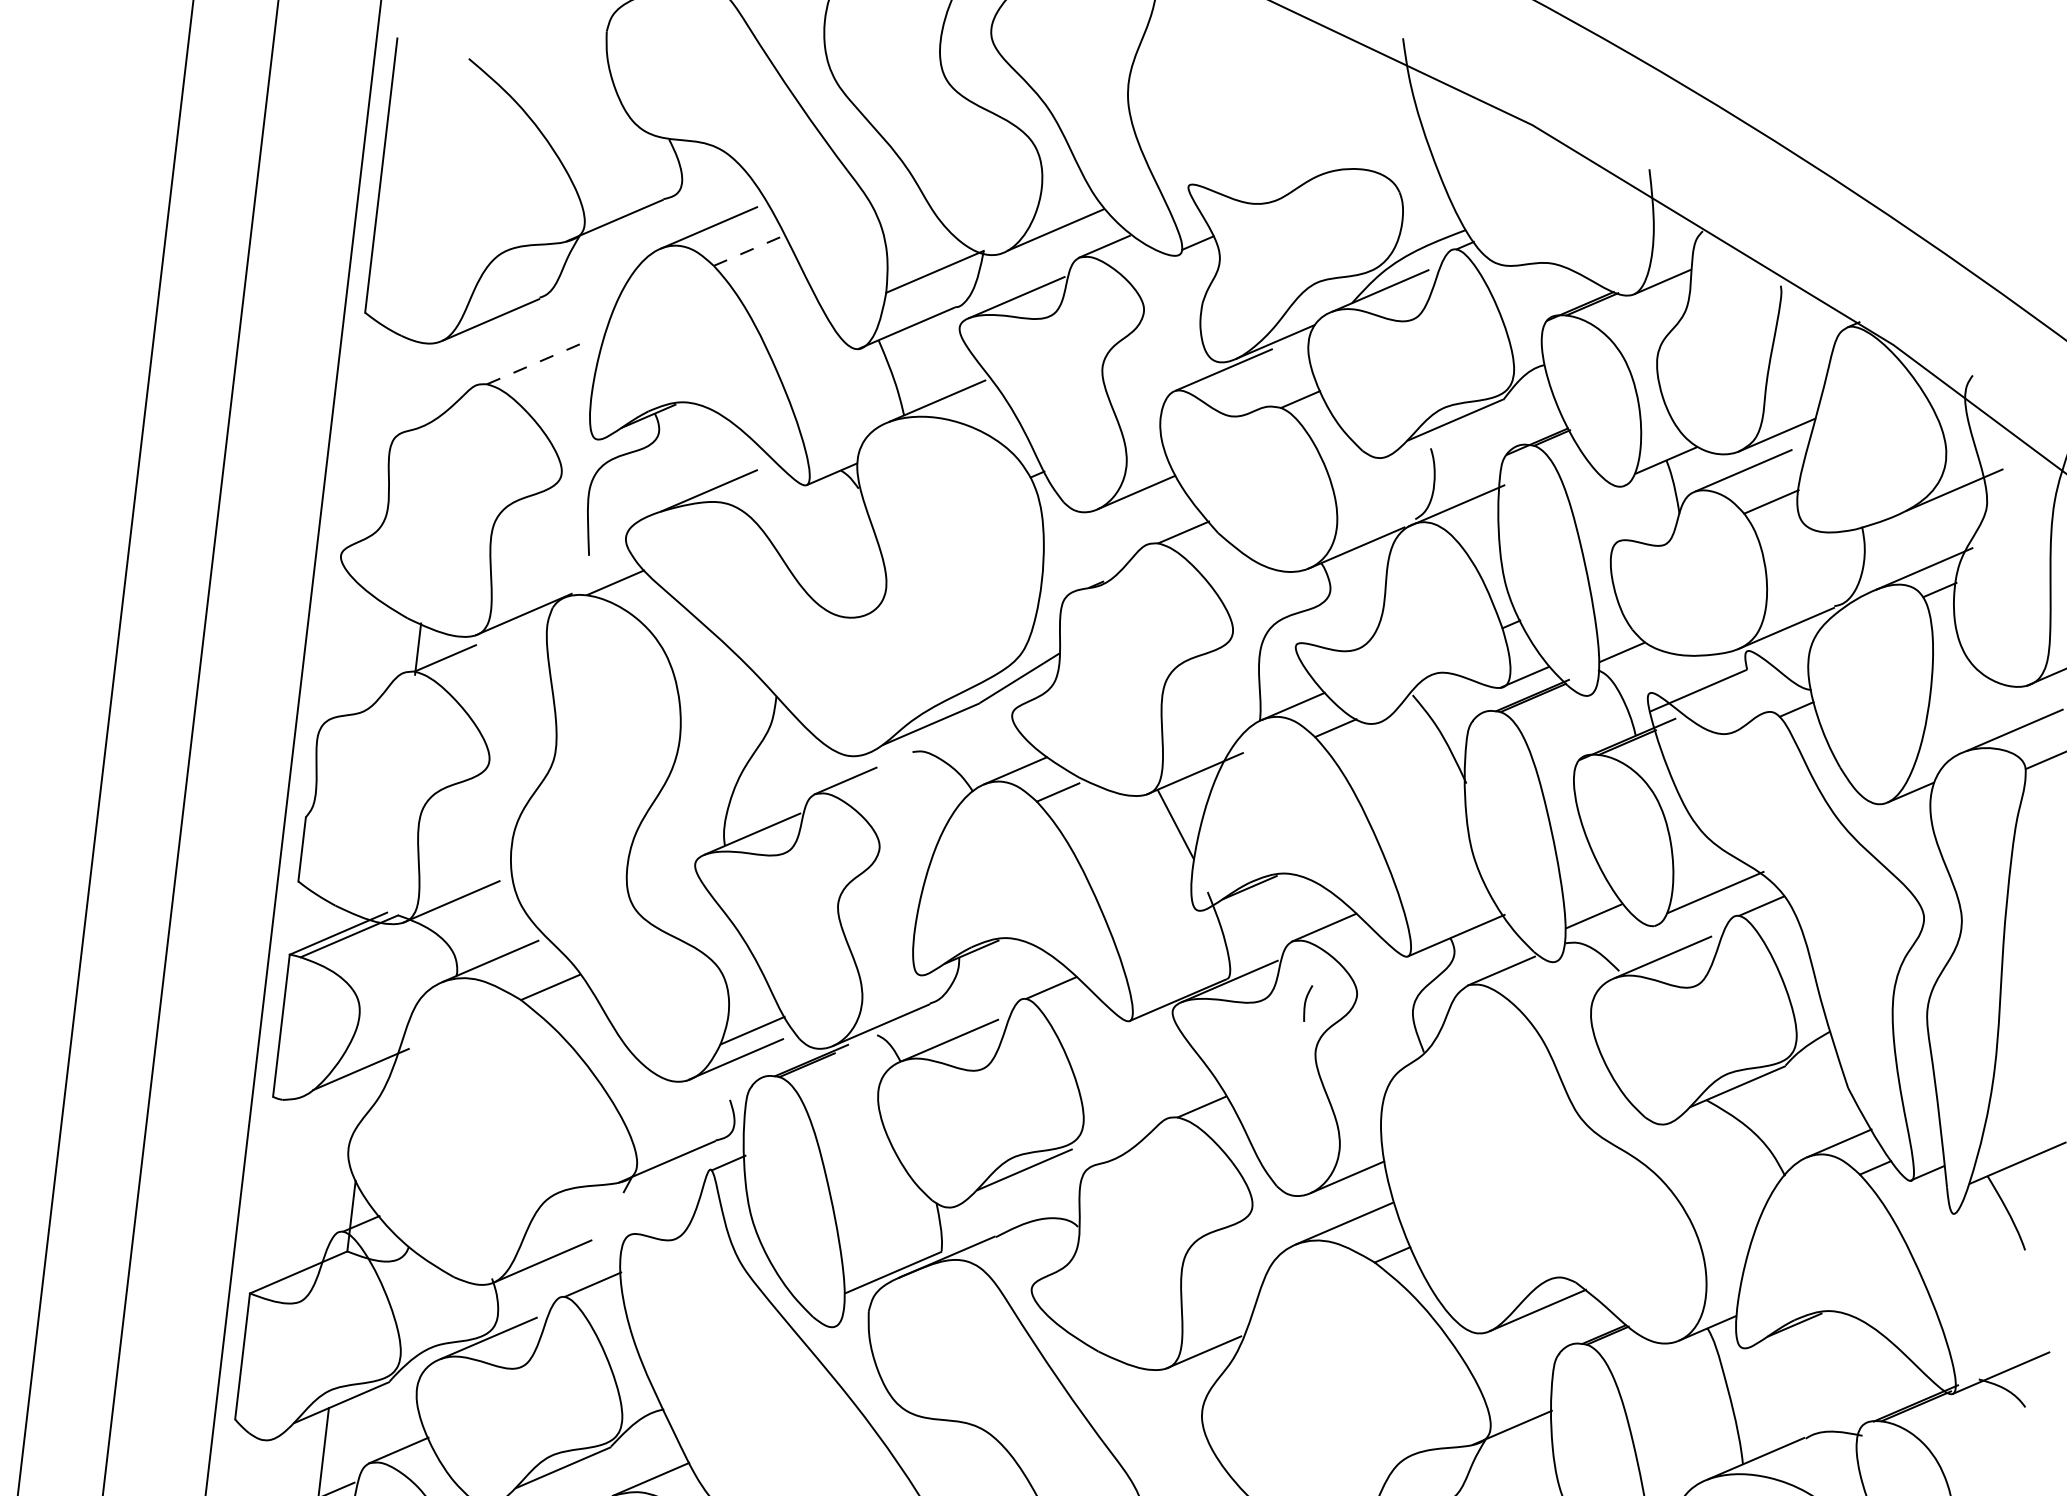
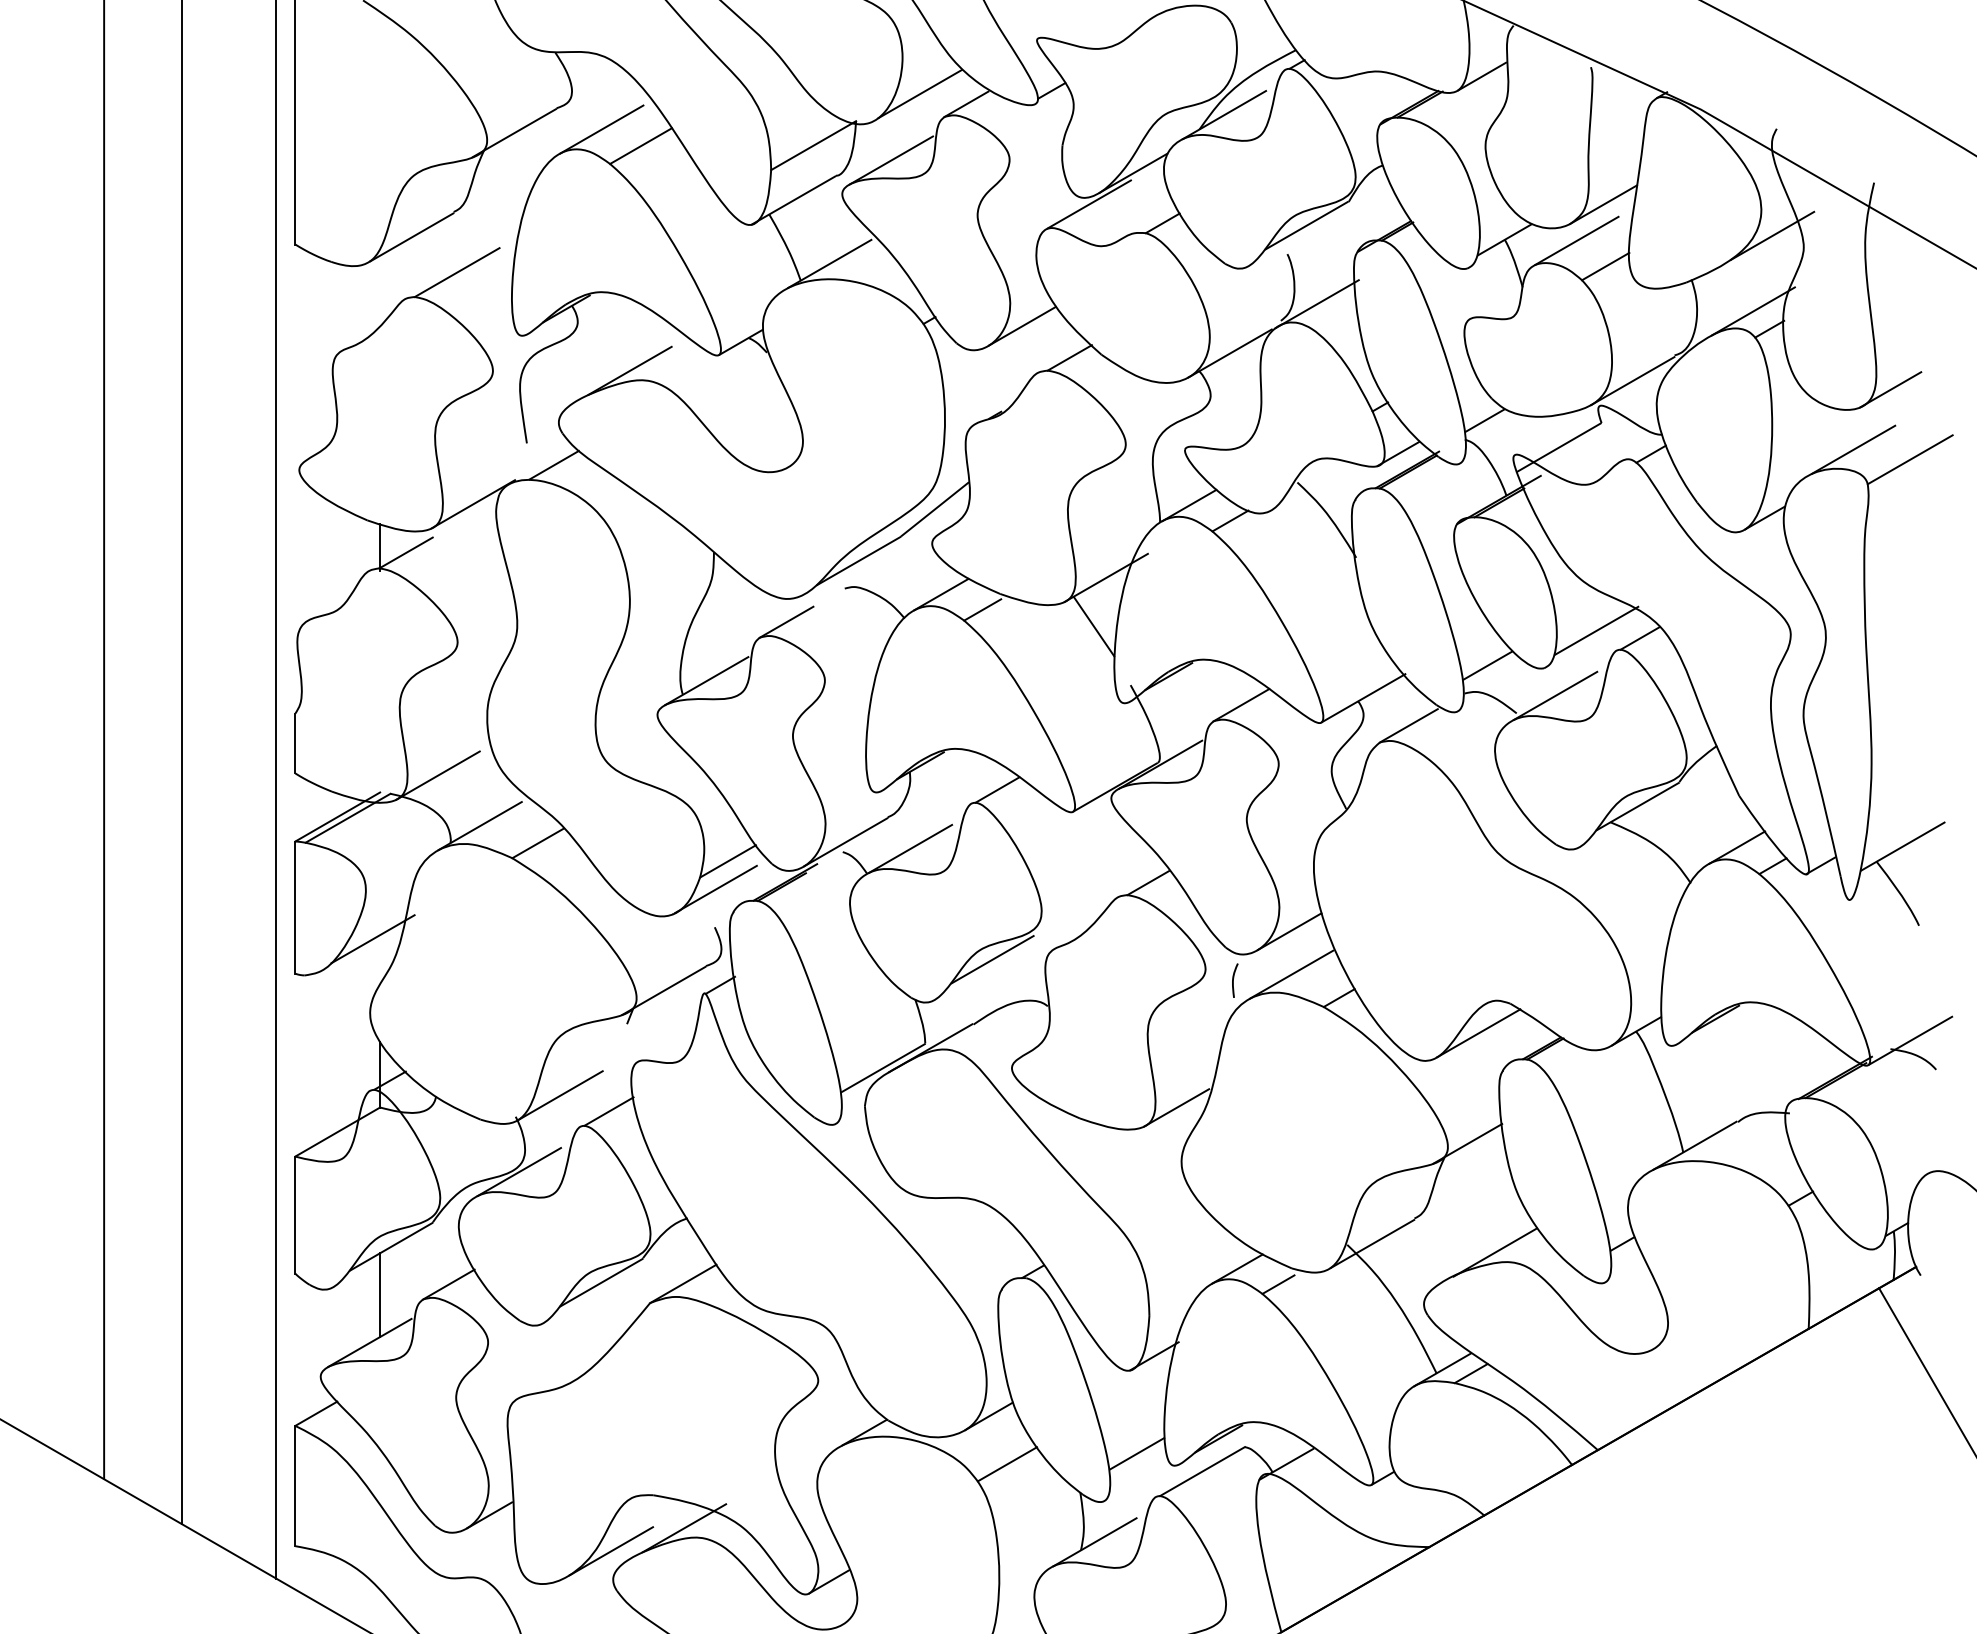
line: (749, 251) -> (641, 146), dashed -> solid
line: (536, 363) -> (457, 272), dashed -> solid
curve: (1305, 1003) -> (1233, 980), moved

